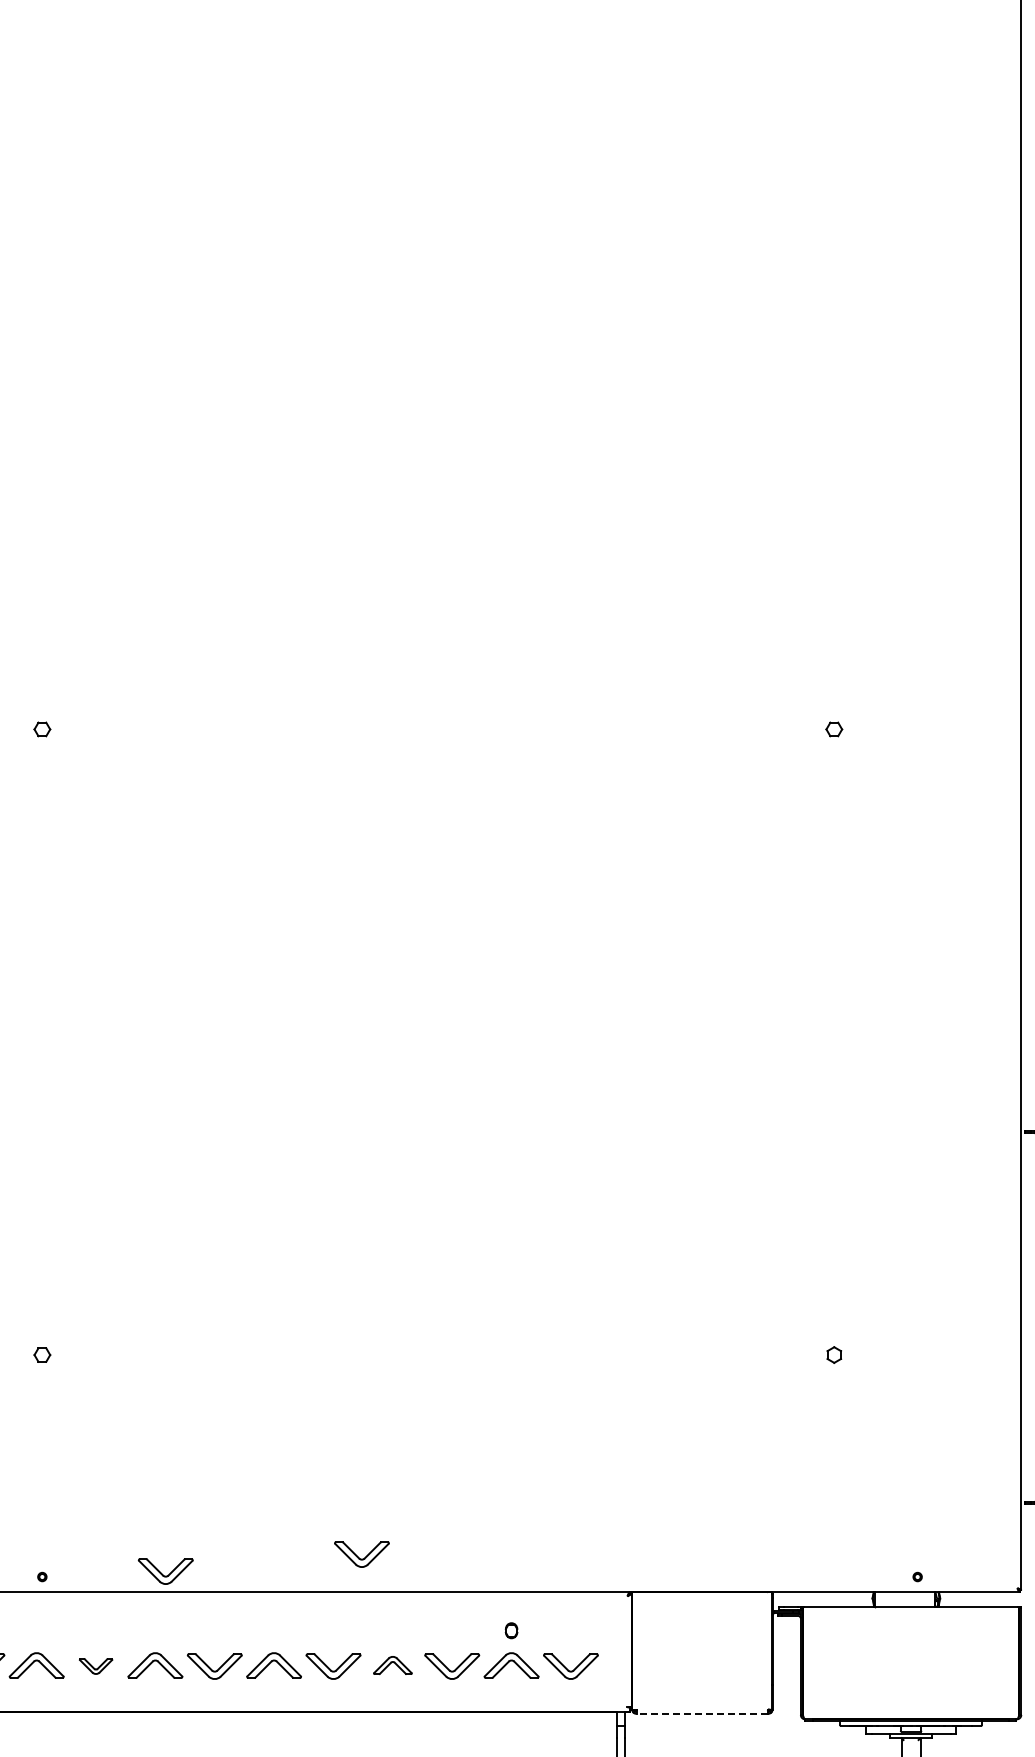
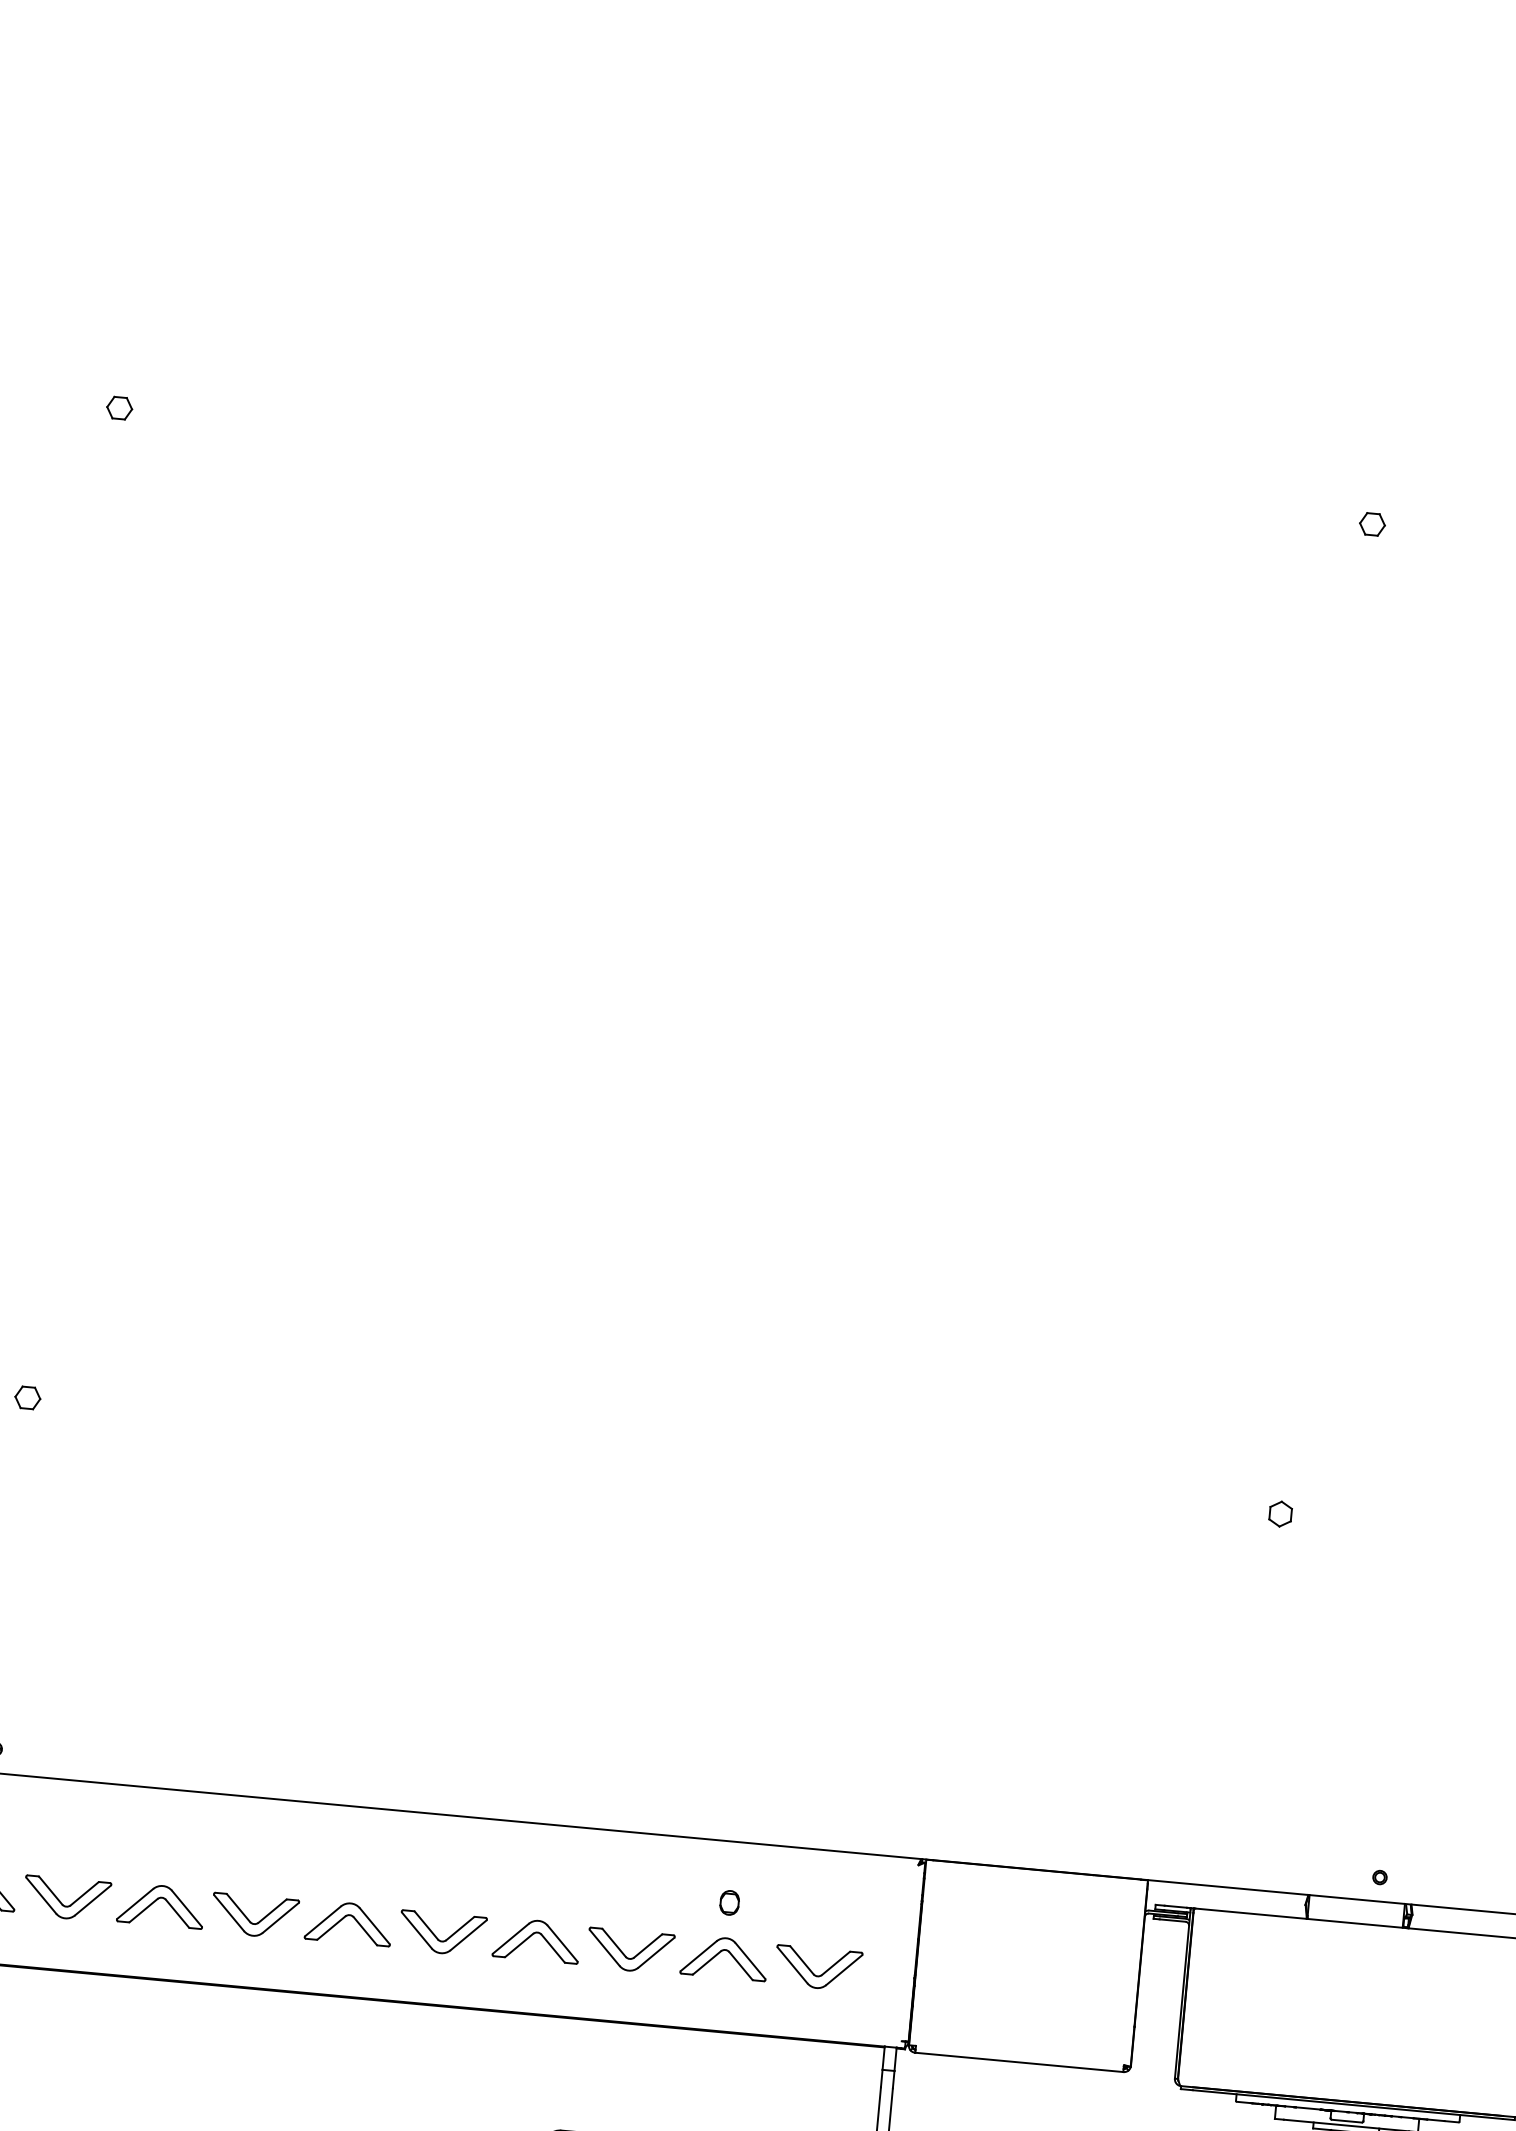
part: (361, 1554) -> (503, 1760), removed
part: (165, 1571) -> (190, 1758), removed
part: (392, 1665) -> (536, 1940), size x1.43
part: (95, 1666) -> (66, 1898), size x1.67
line: (702, 1713) -> (1019, 2061), dashed -> solid

